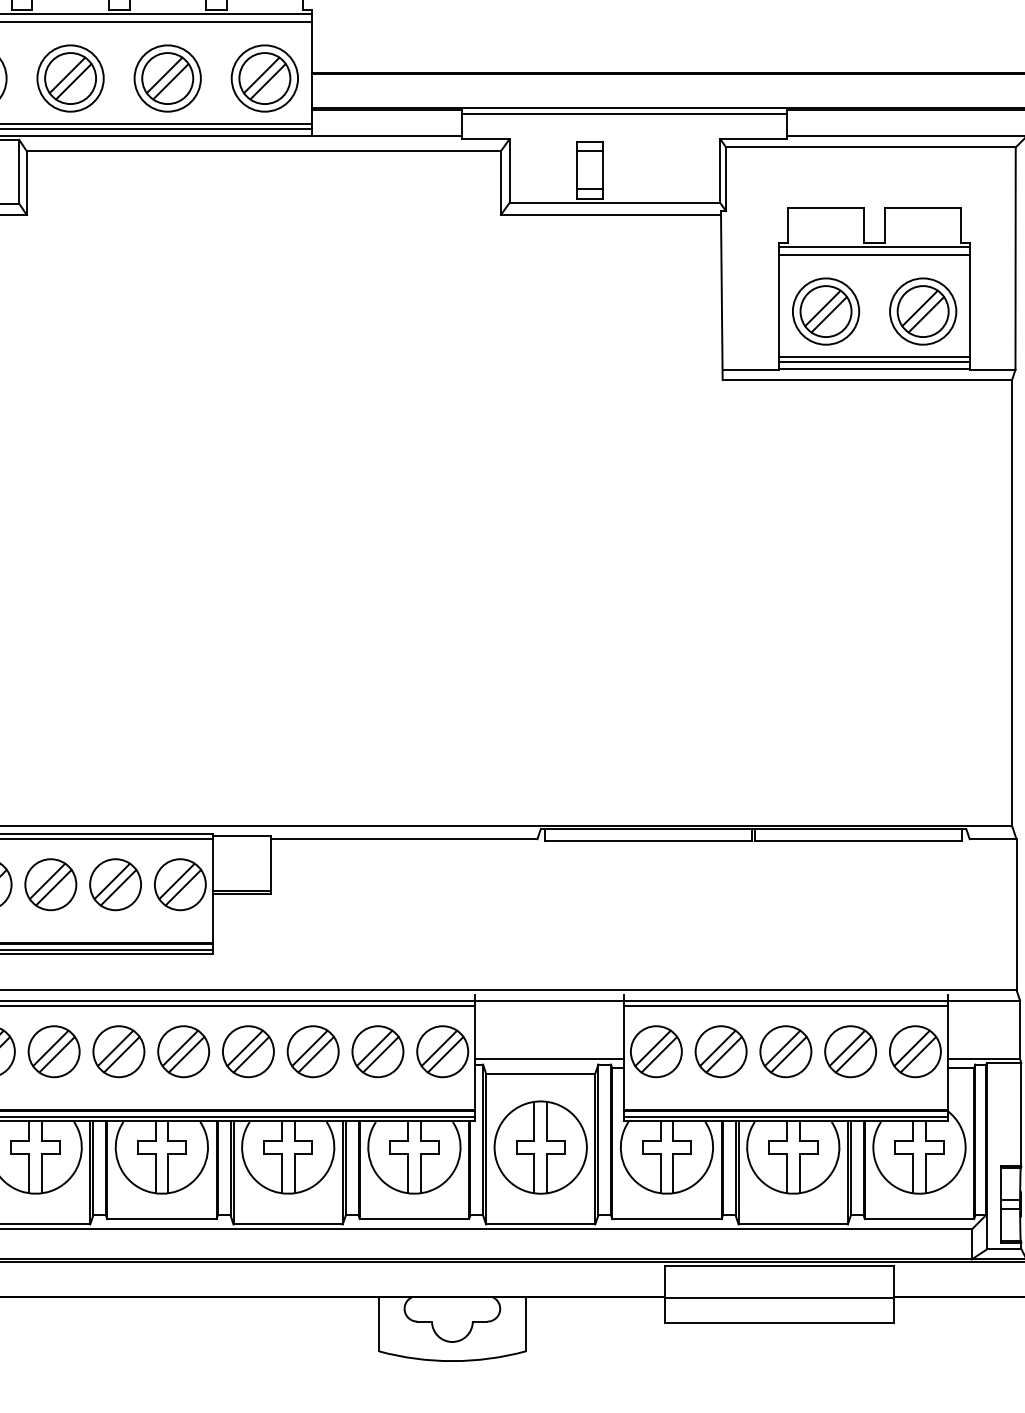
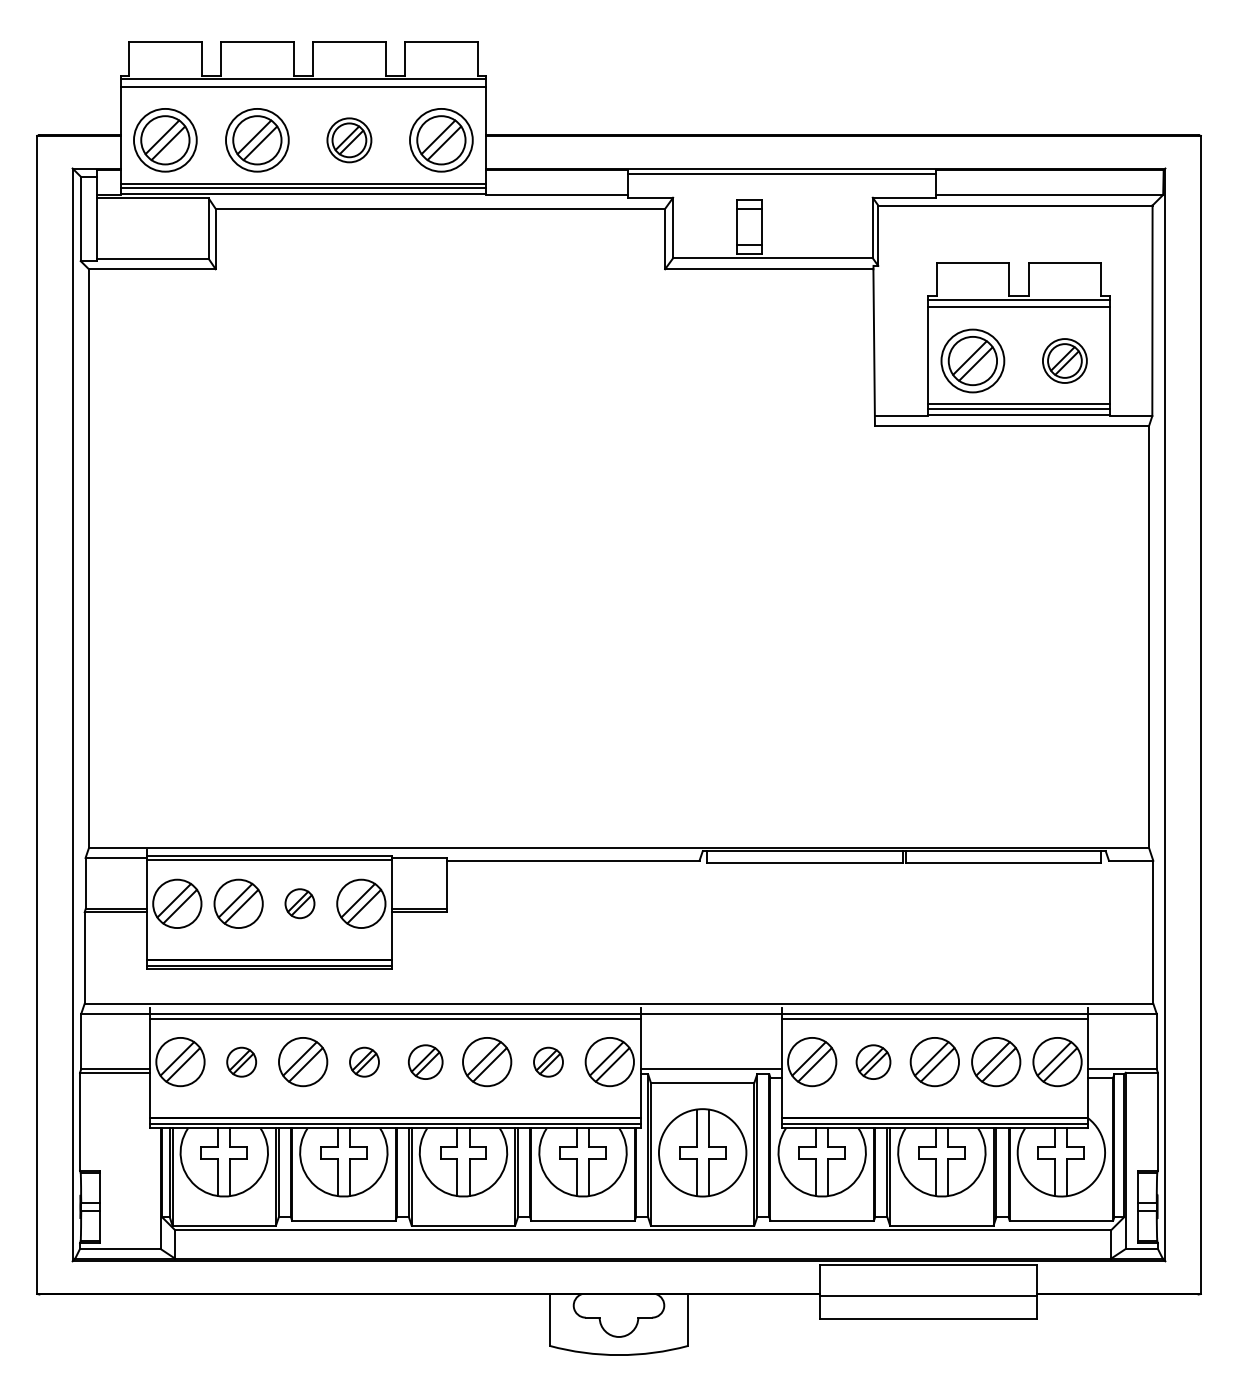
part: (167, 78) -> (349, 140), size x0.7
part: (922, 311) -> (1064, 360), size x0.7
part: (115, 884) -> (299, 903), size x0.6
part: (53, 1052) -> (241, 1062), size x0.6
part: (183, 1052) -> (364, 1062), size x0.6
part: (248, 1052) -> (425, 1062), size x0.7
part: (377, 1052) -> (548, 1062), size x0.6
part: (721, 1052) -> (873, 1062), size x0.7

